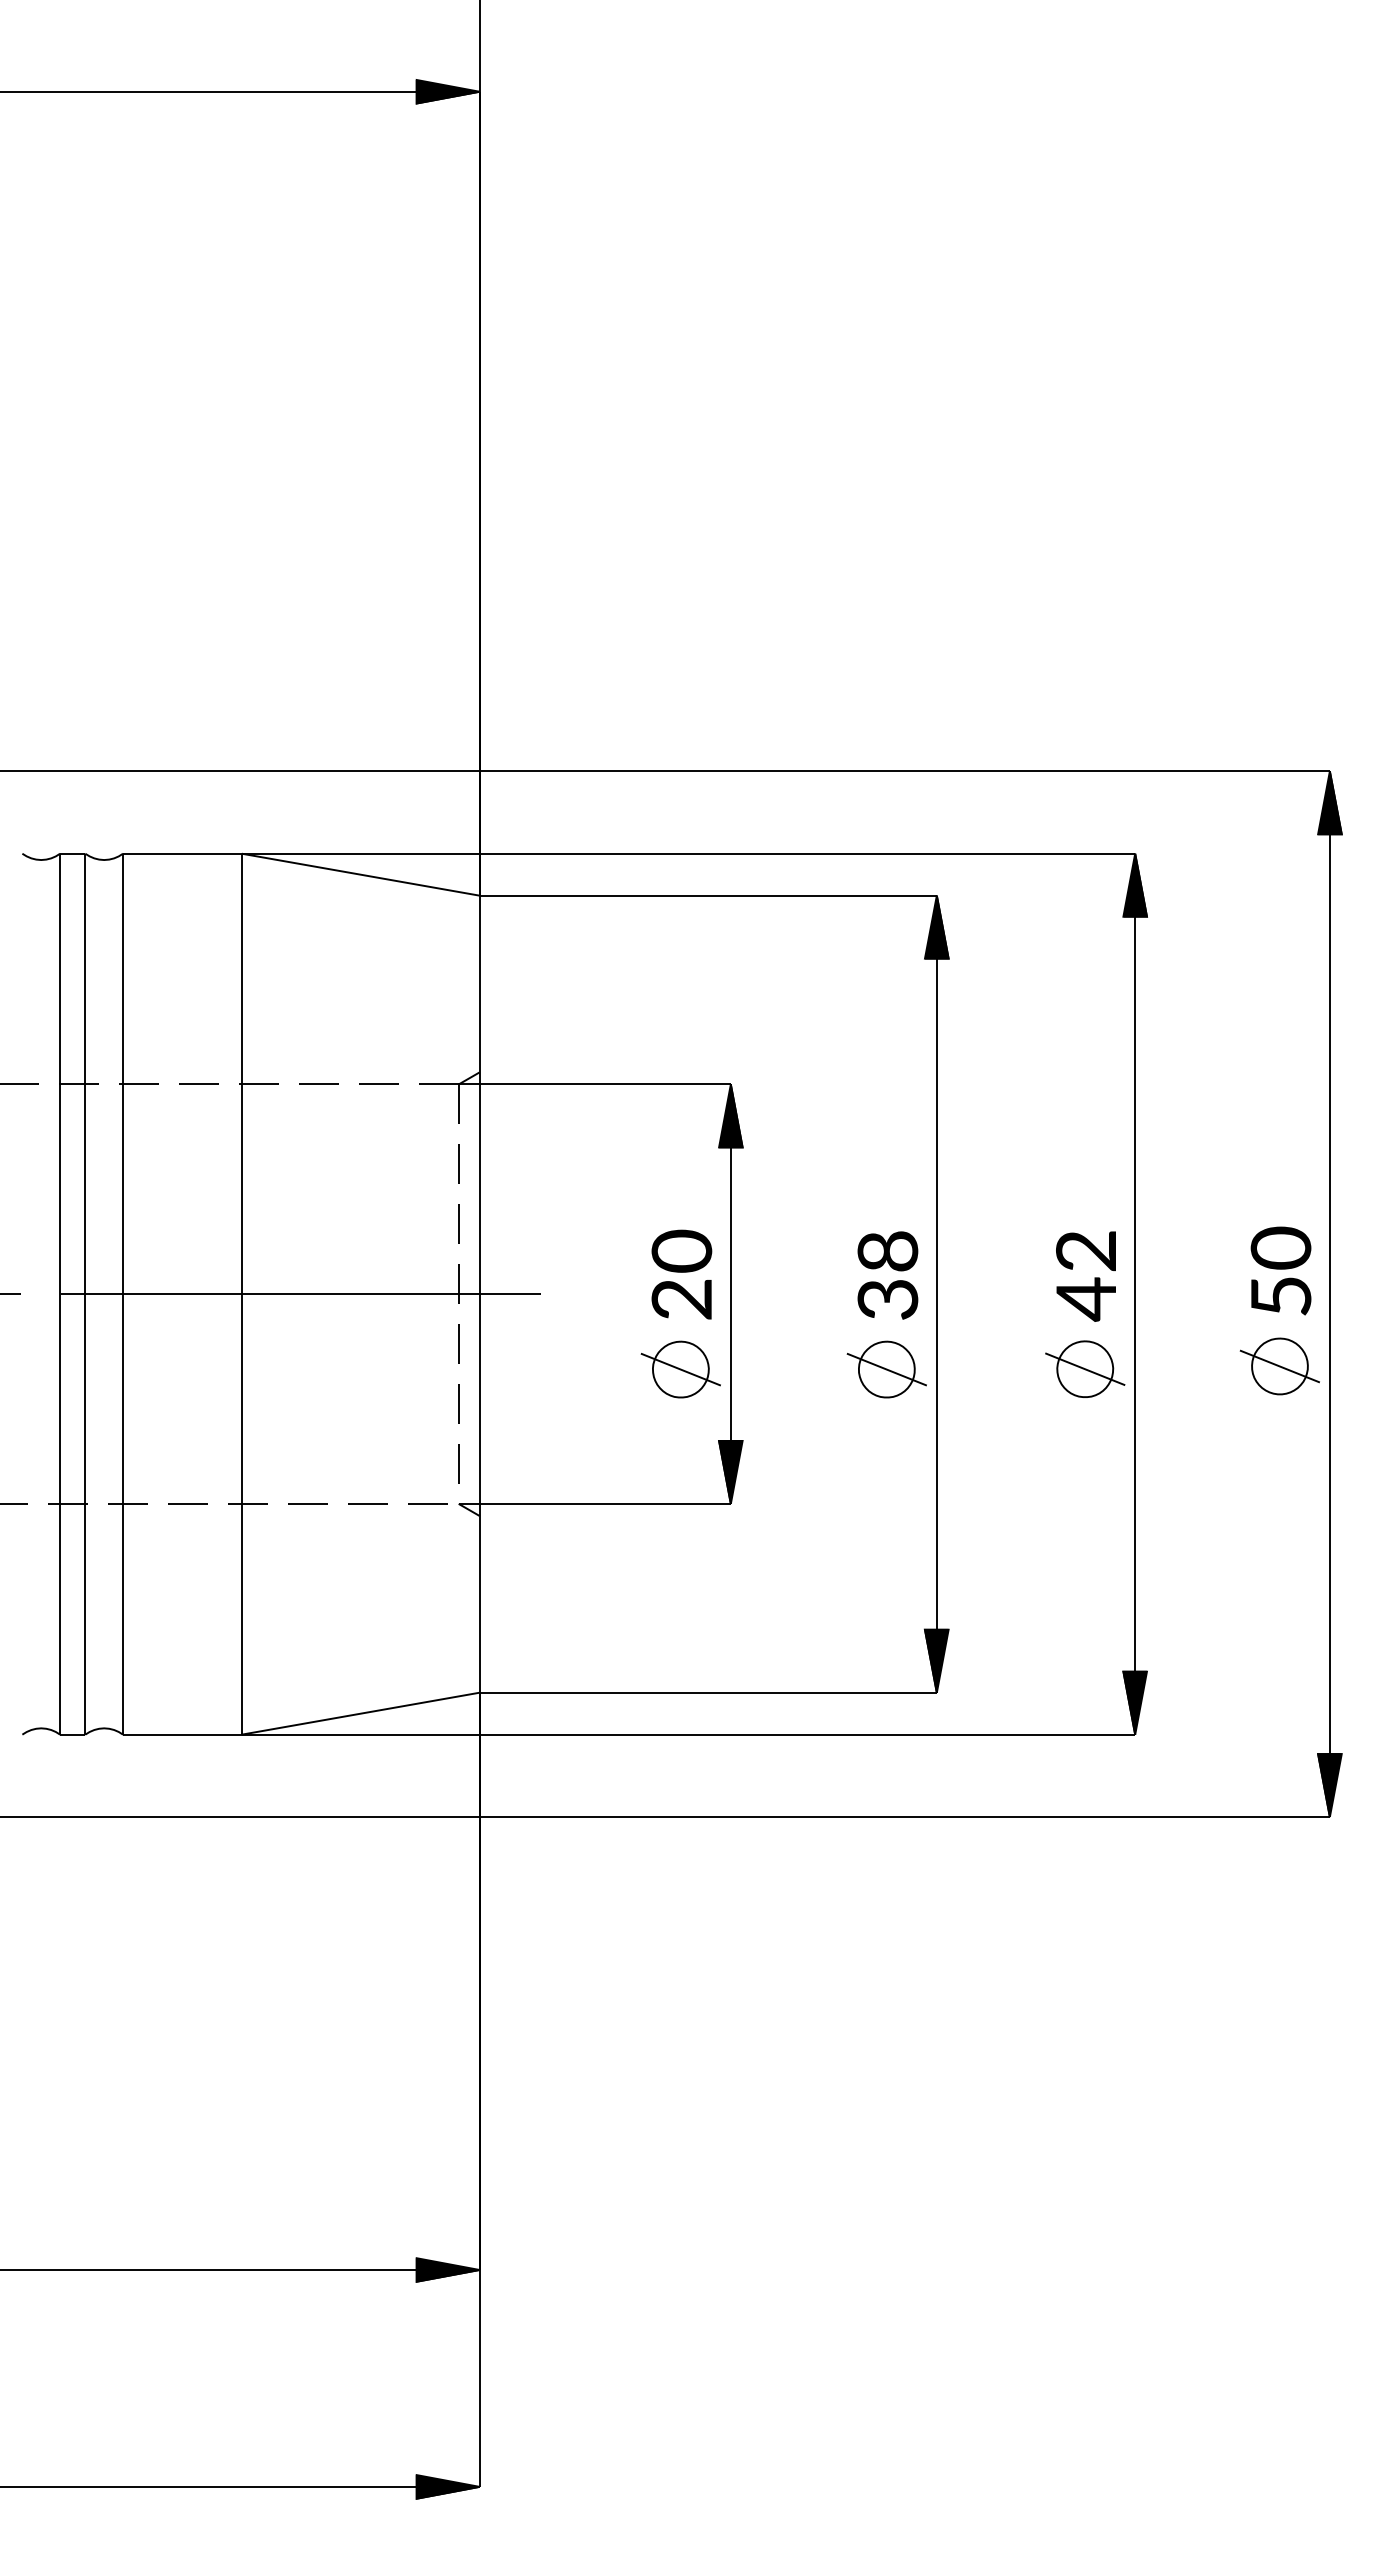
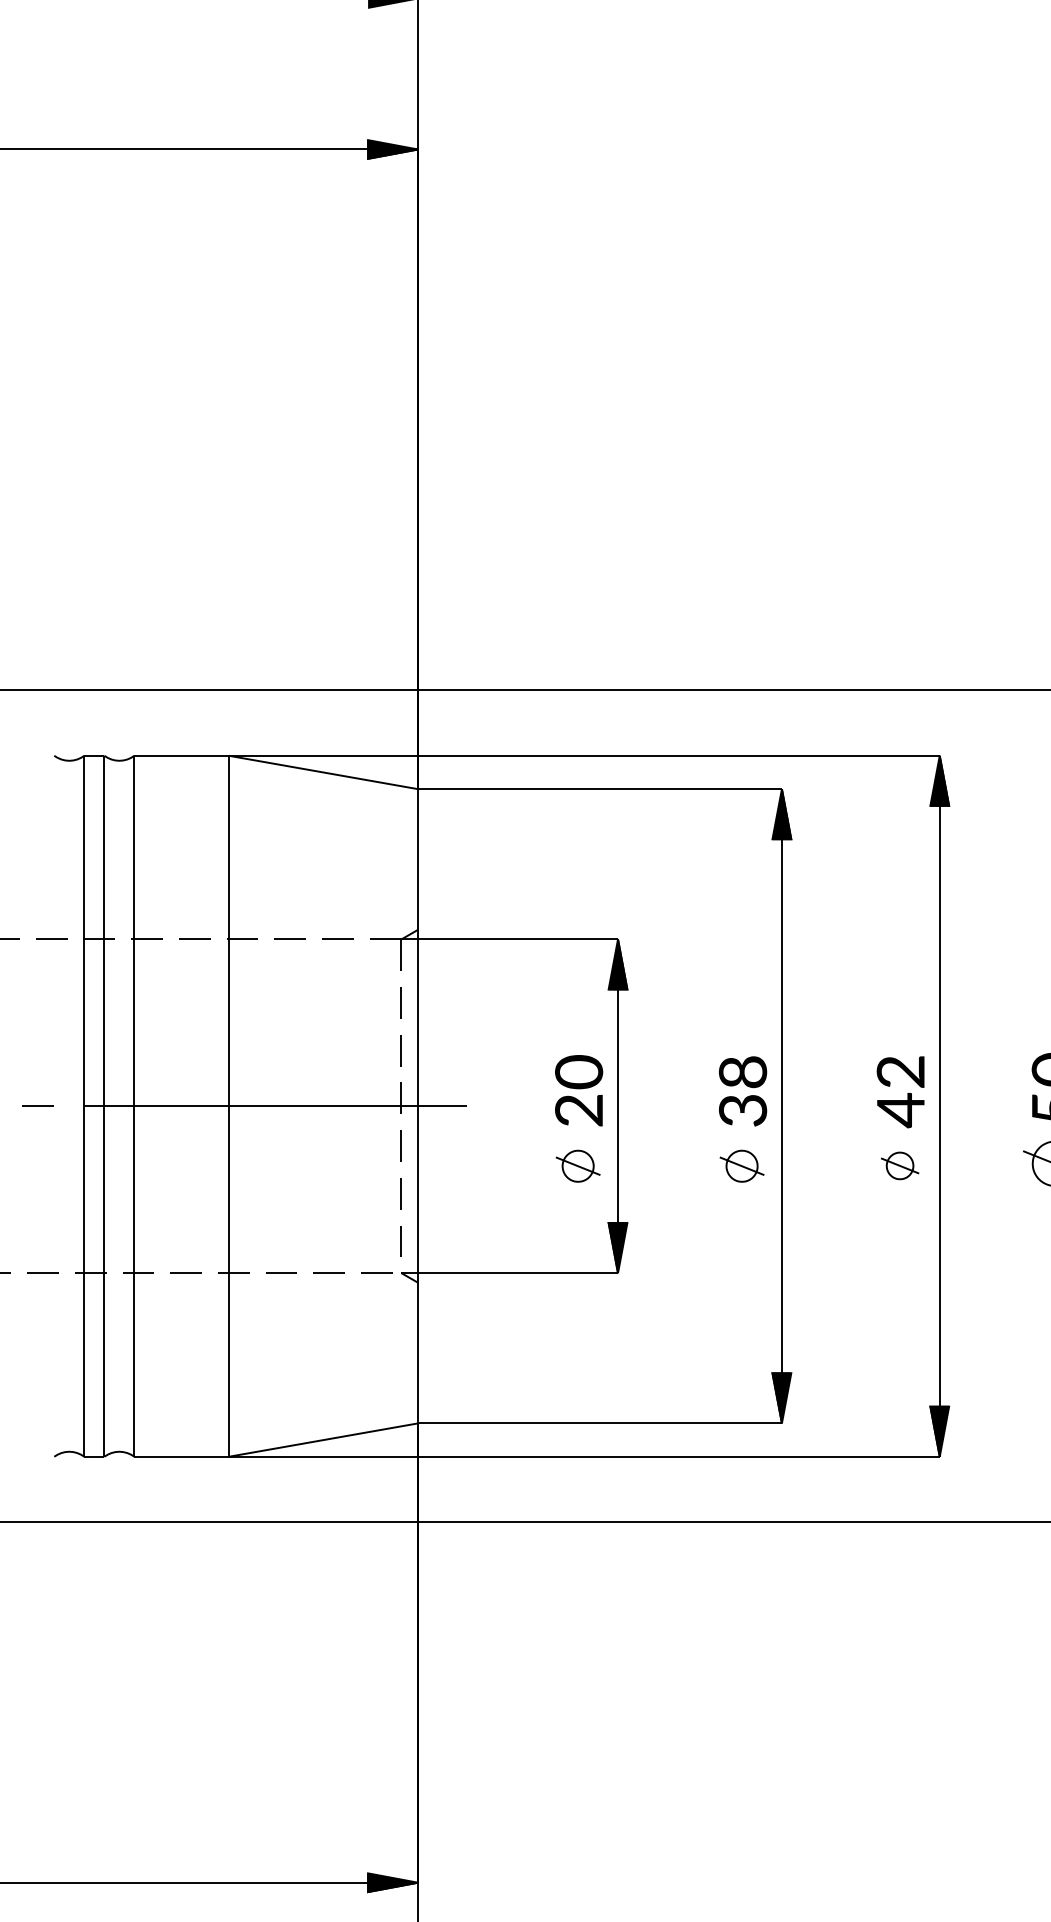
part: (1085, 1368) -> (900, 1165), size x0.6
part: (680, 1369) -> (577, 1166), size x0.7
part: (886, 1369) -> (741, 1166), size x0.7

